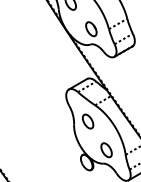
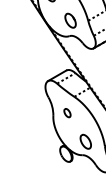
part: (88, 121) -> (67, 113), size x0.6

